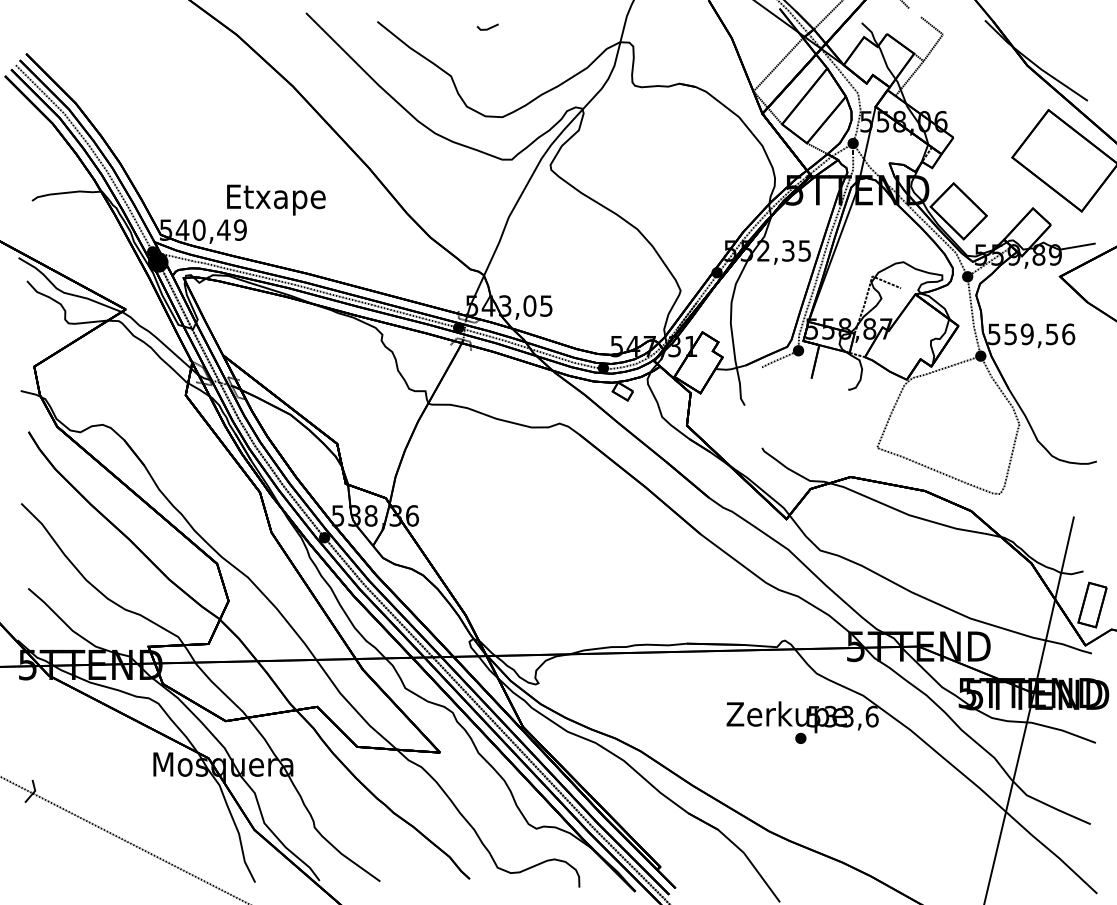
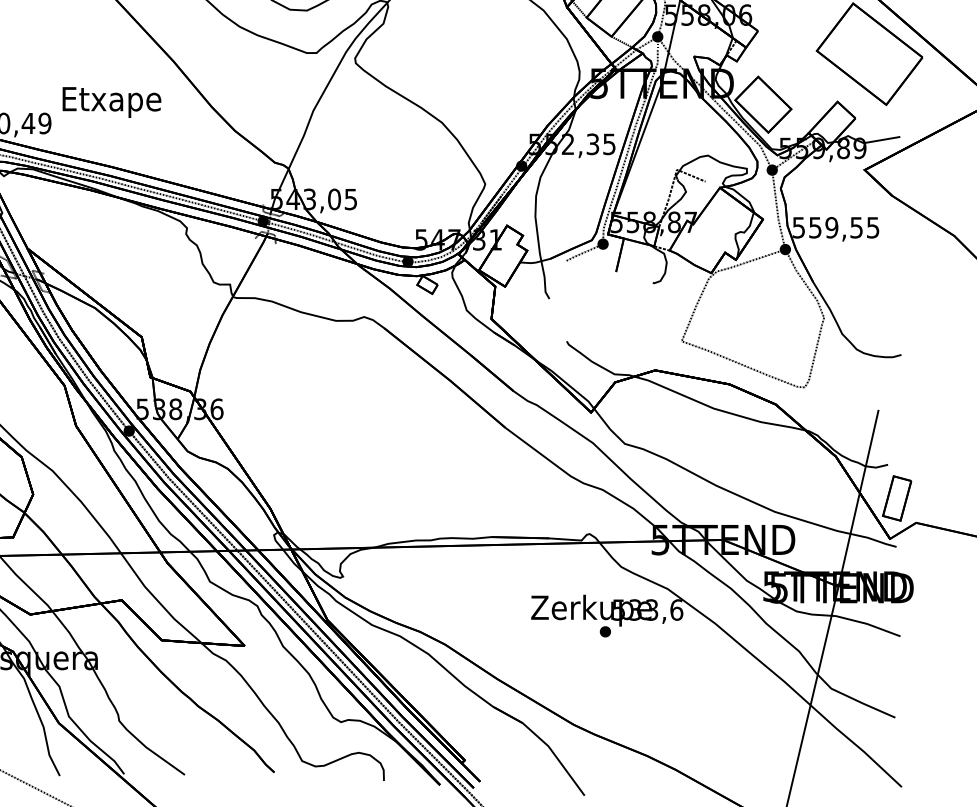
text: (276, 199) -> (112, 101), moved
text: (1068, 334) -> (873, 227), 559,56 -> 559,55

